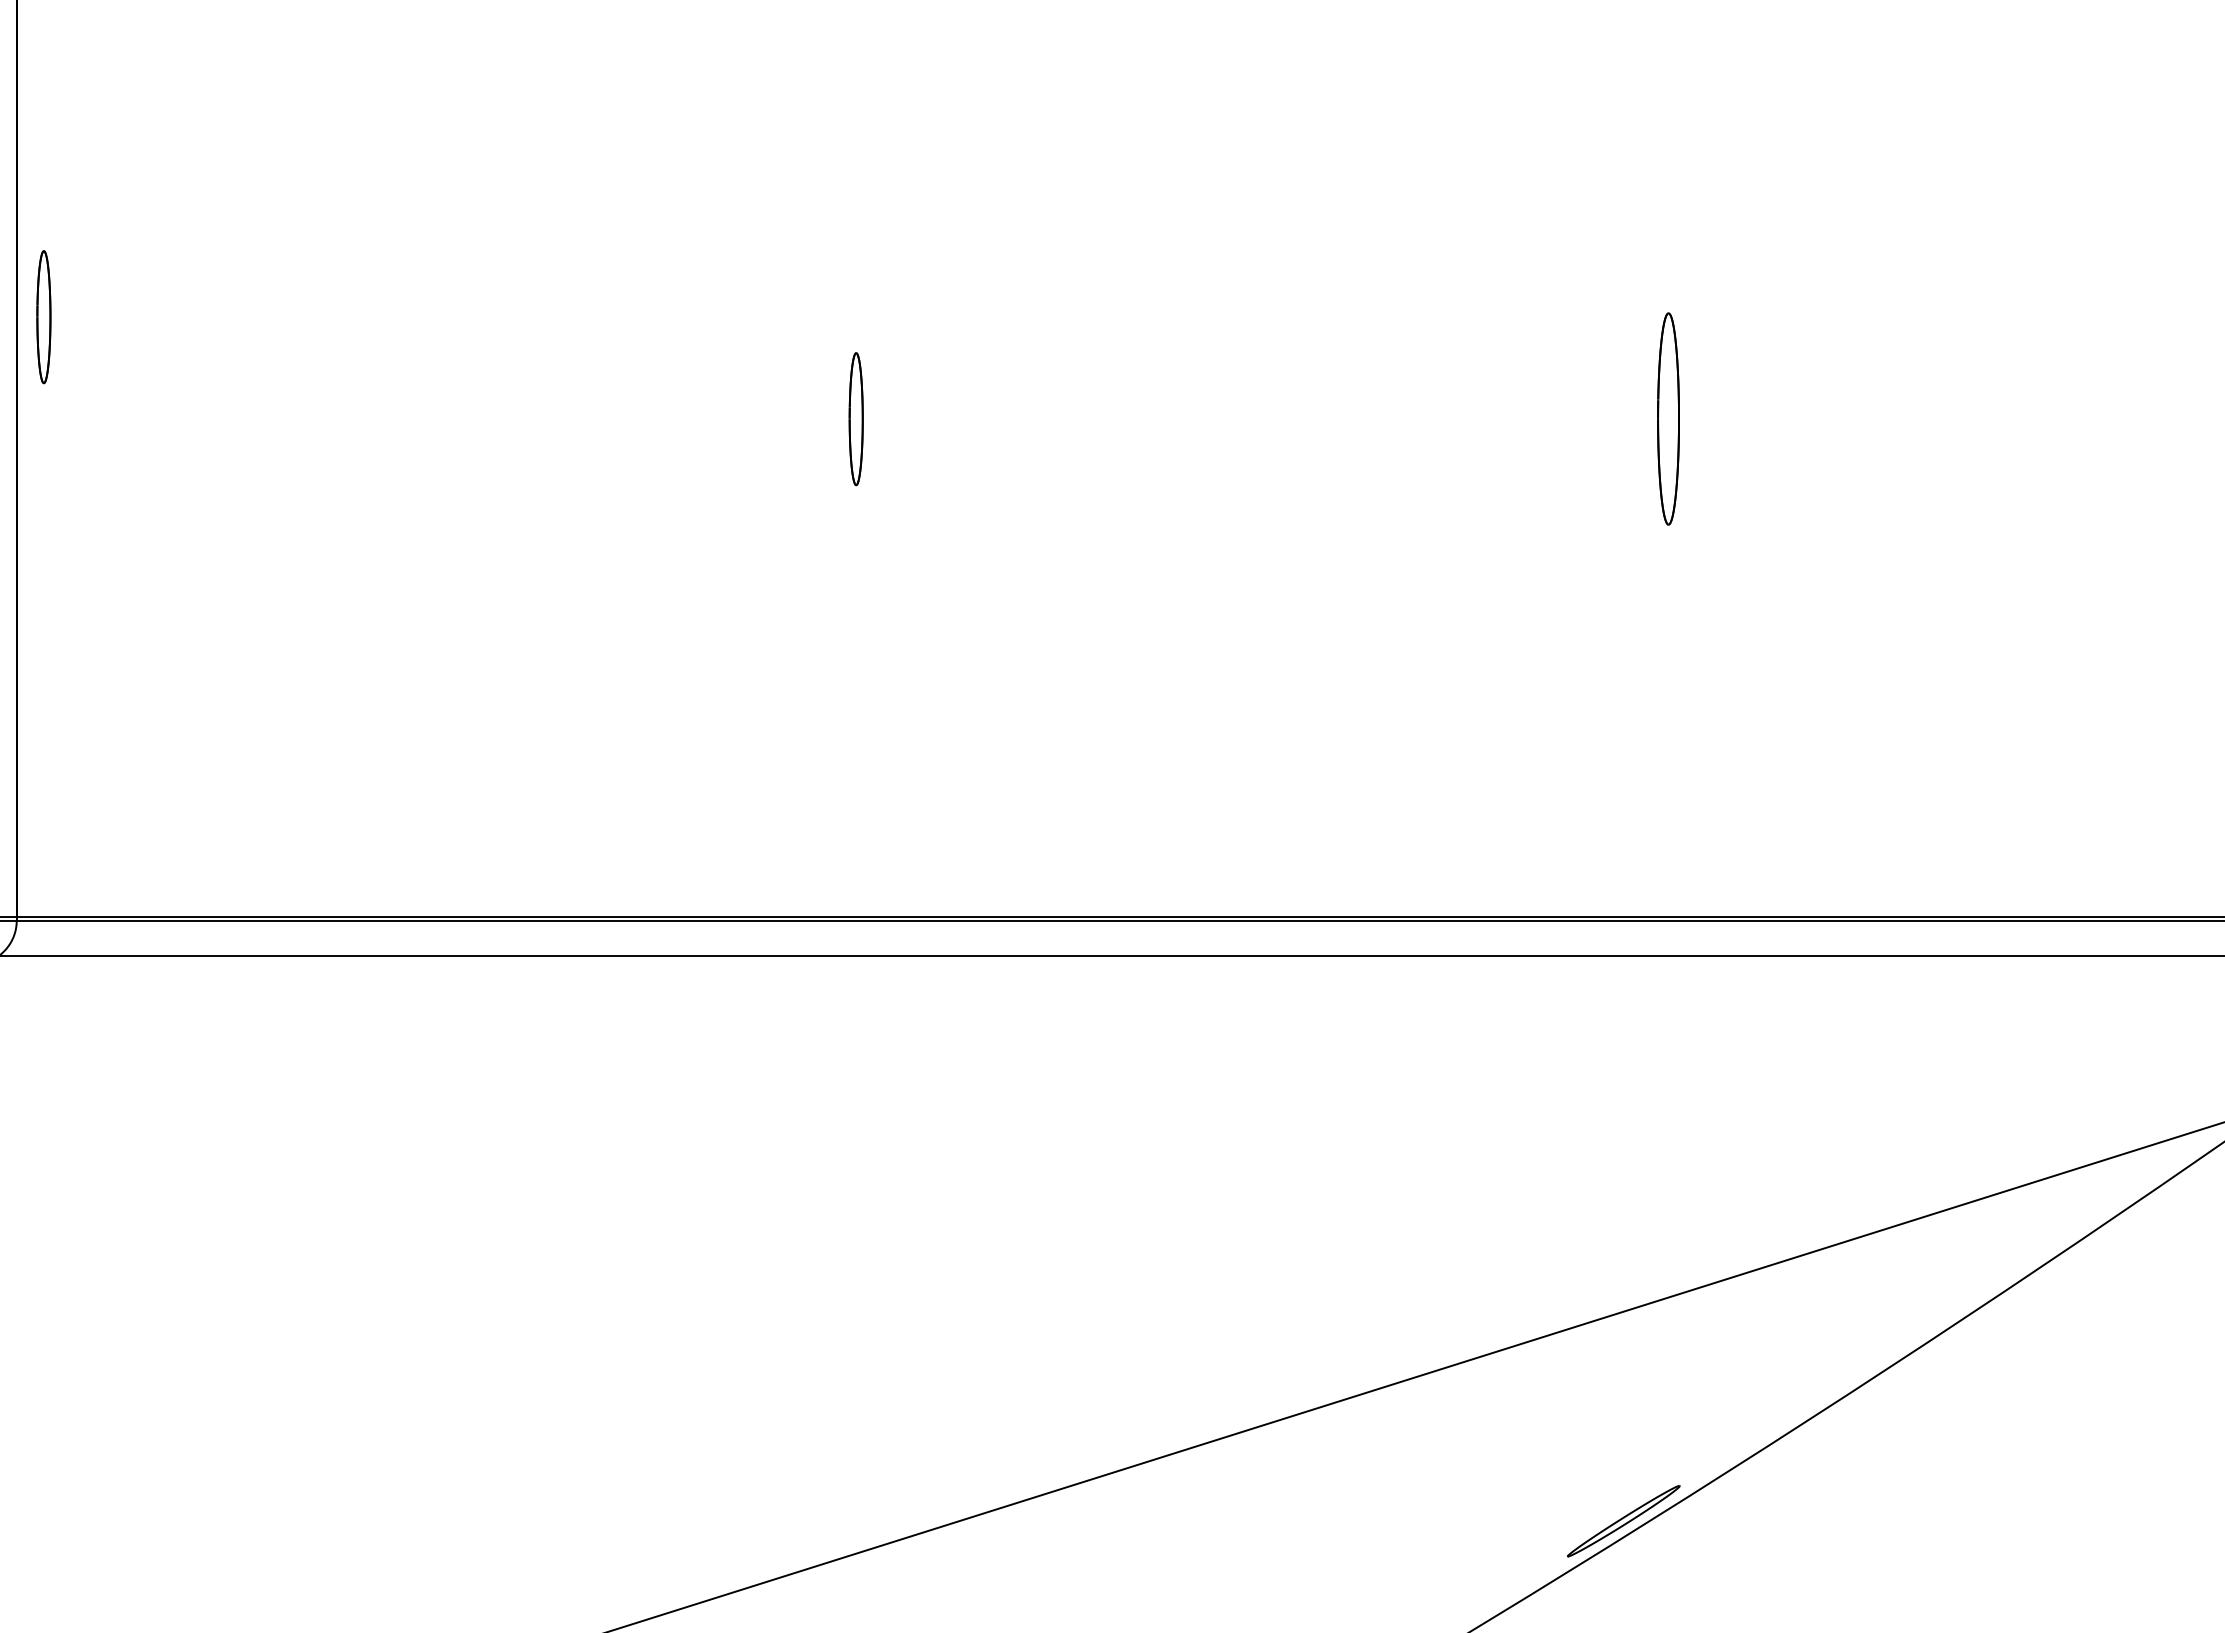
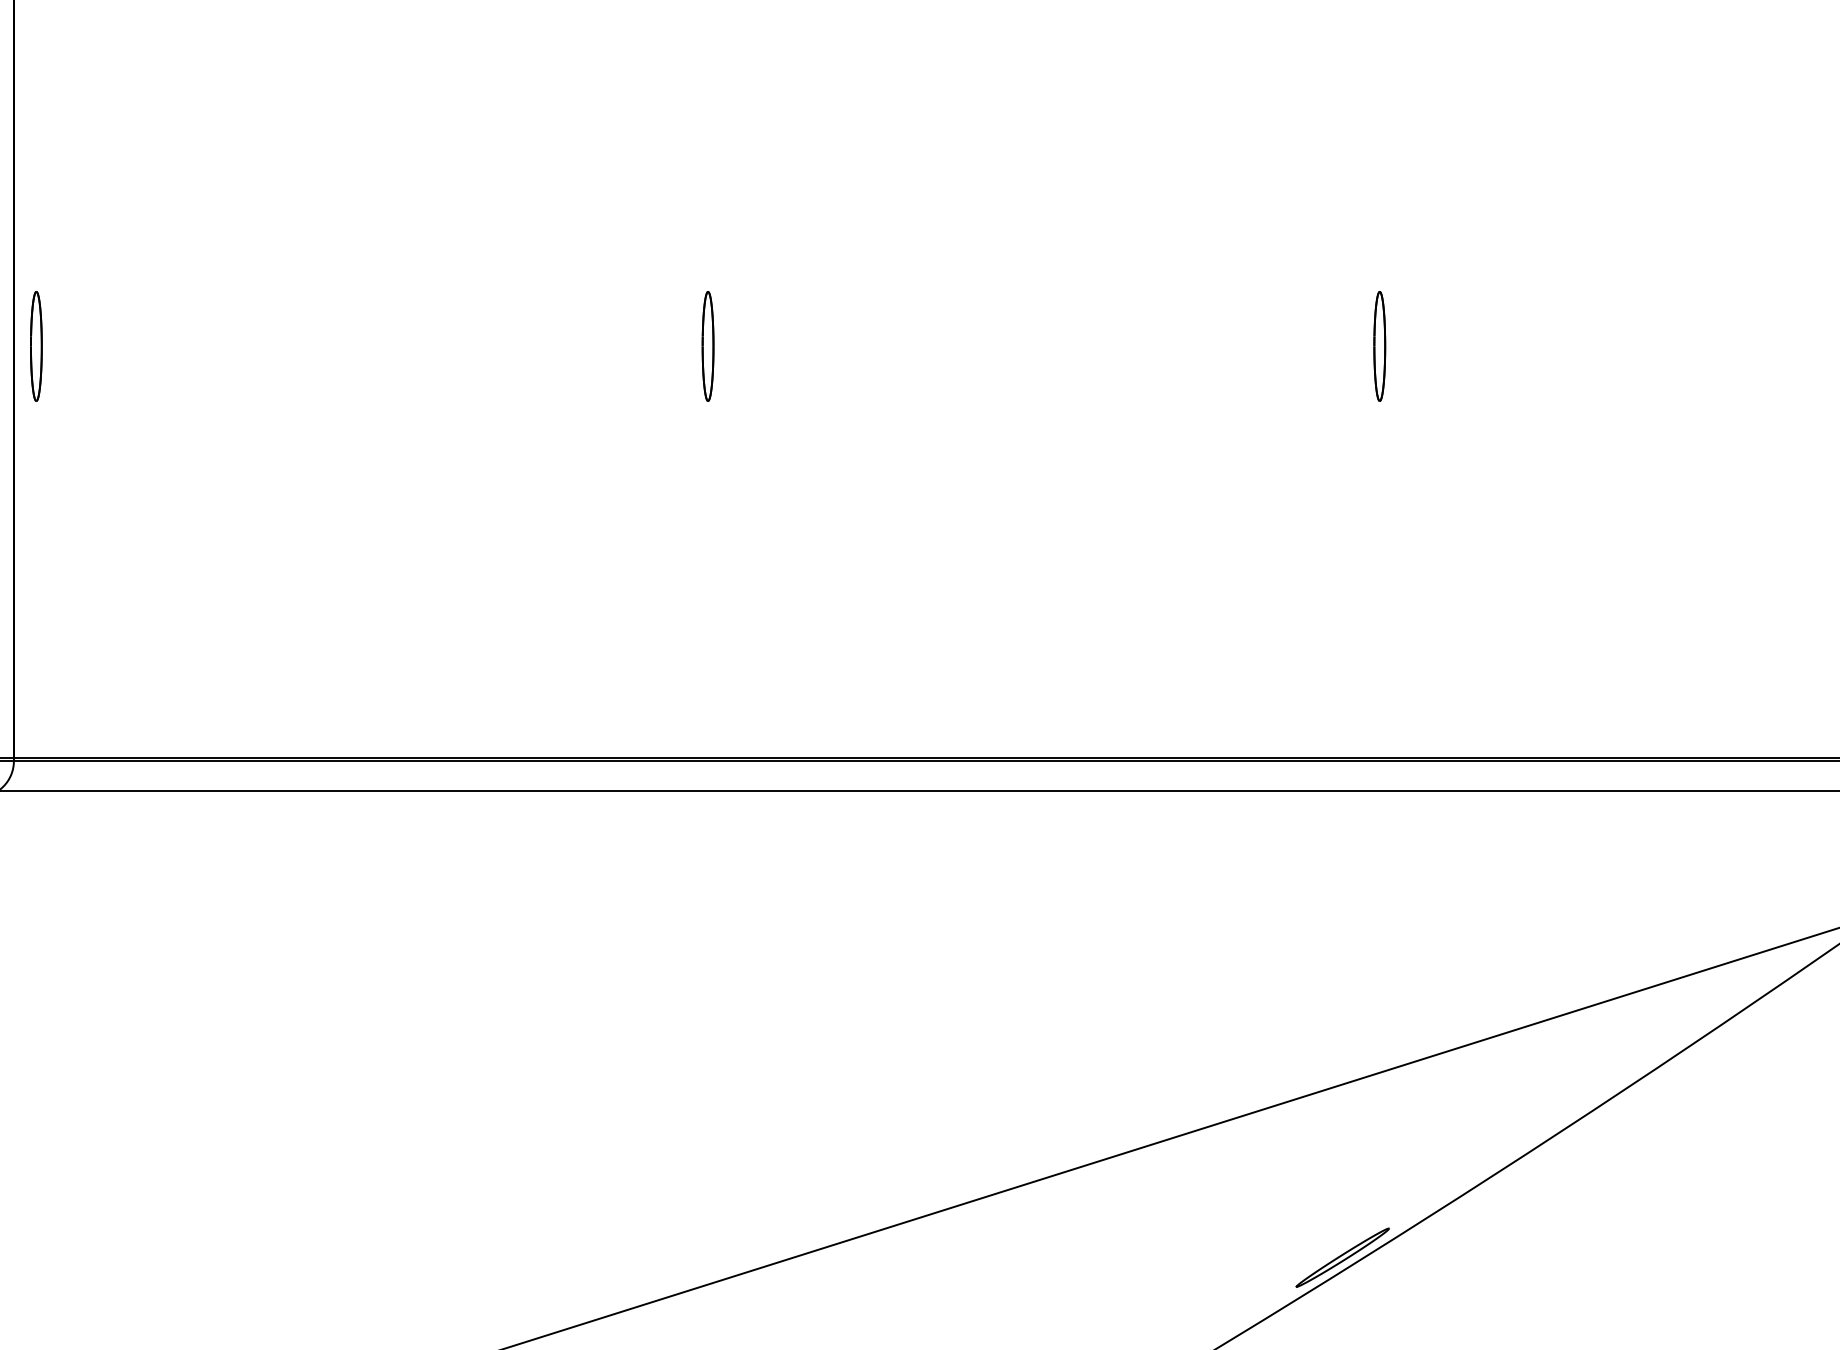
part: (43, 317) -> (36, 346), moved
part: (1668, 419) -> (1379, 346), size x0.62

